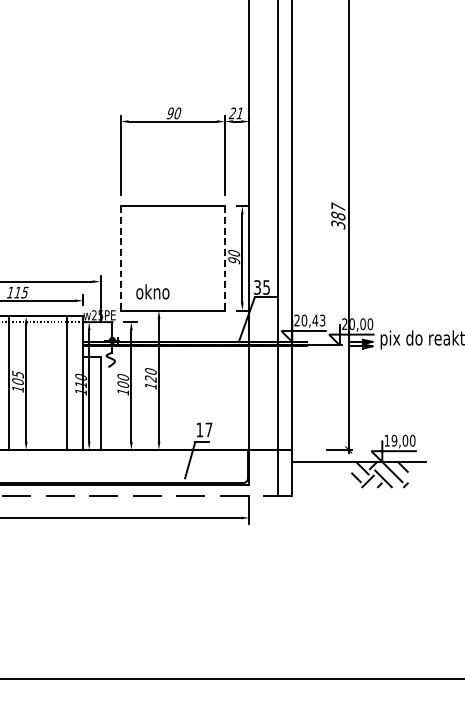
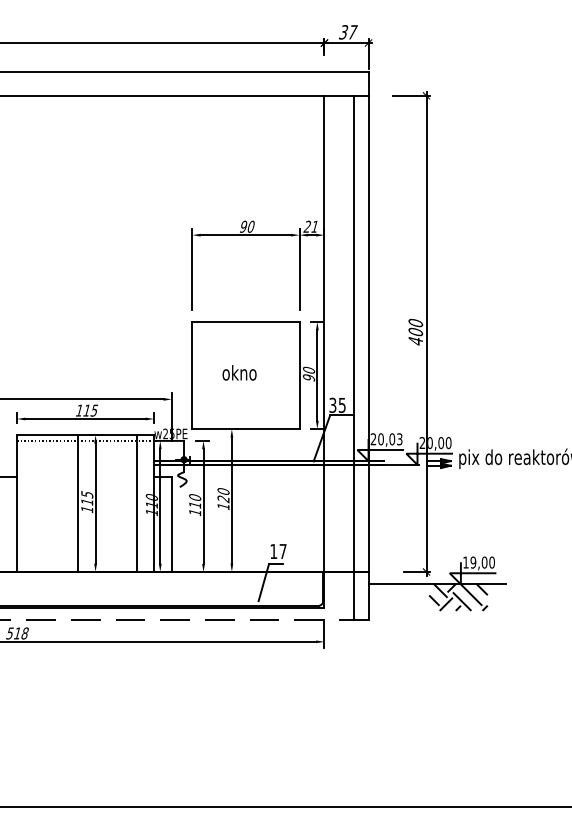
text: (338, 215) -> (415, 331), 387 -> 400
line: (120, 258) -> (192, 375), dashed -> solid
line: (224, 258) -> (299, 375), dashed -> solid
text: (152, 291) -> (239, 372), moved
text: (315, 320) -> (392, 439), 20,43 -> 20,03
text: (18, 381) -> (87, 501), 105 -> 115
text: (123, 384) -> (195, 504), 100 -> 110

